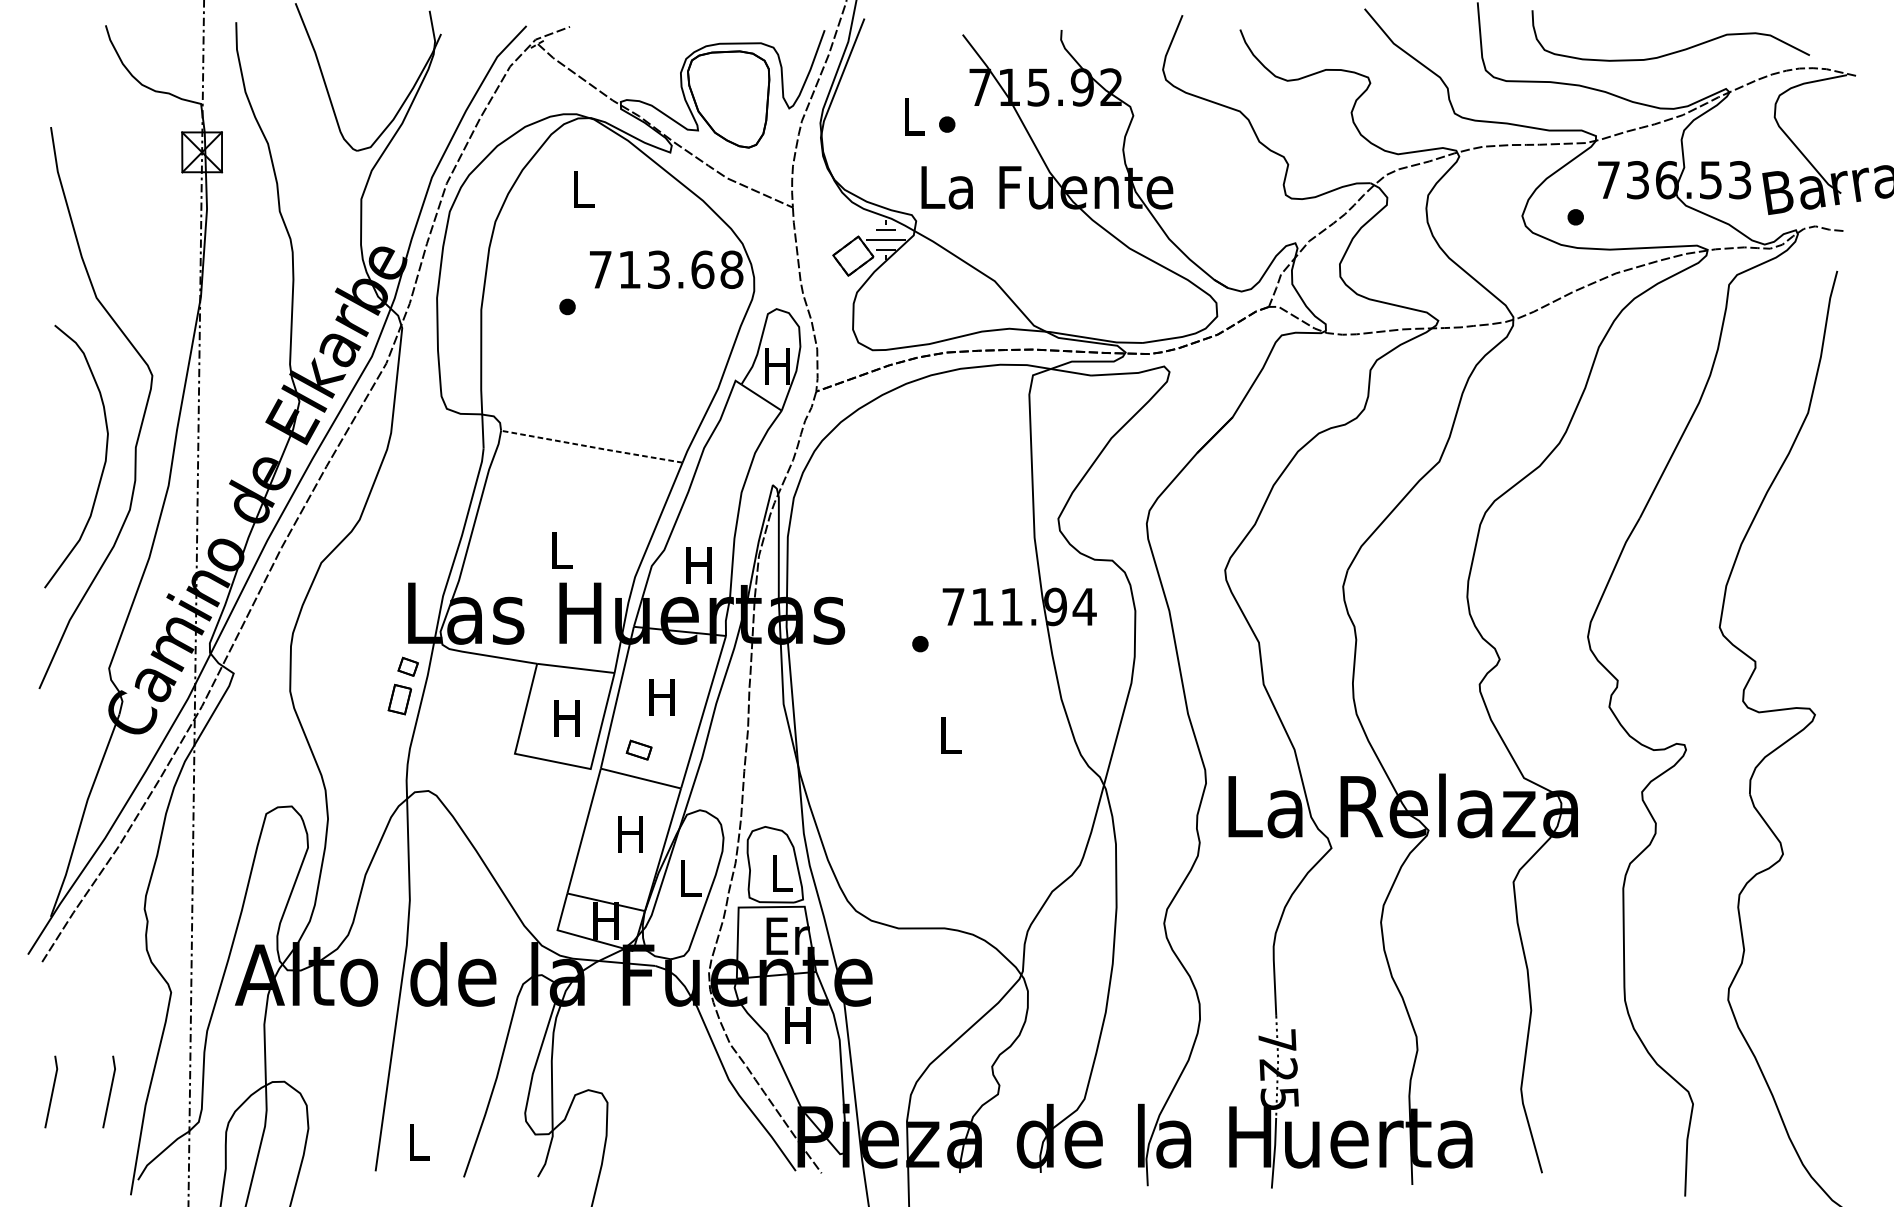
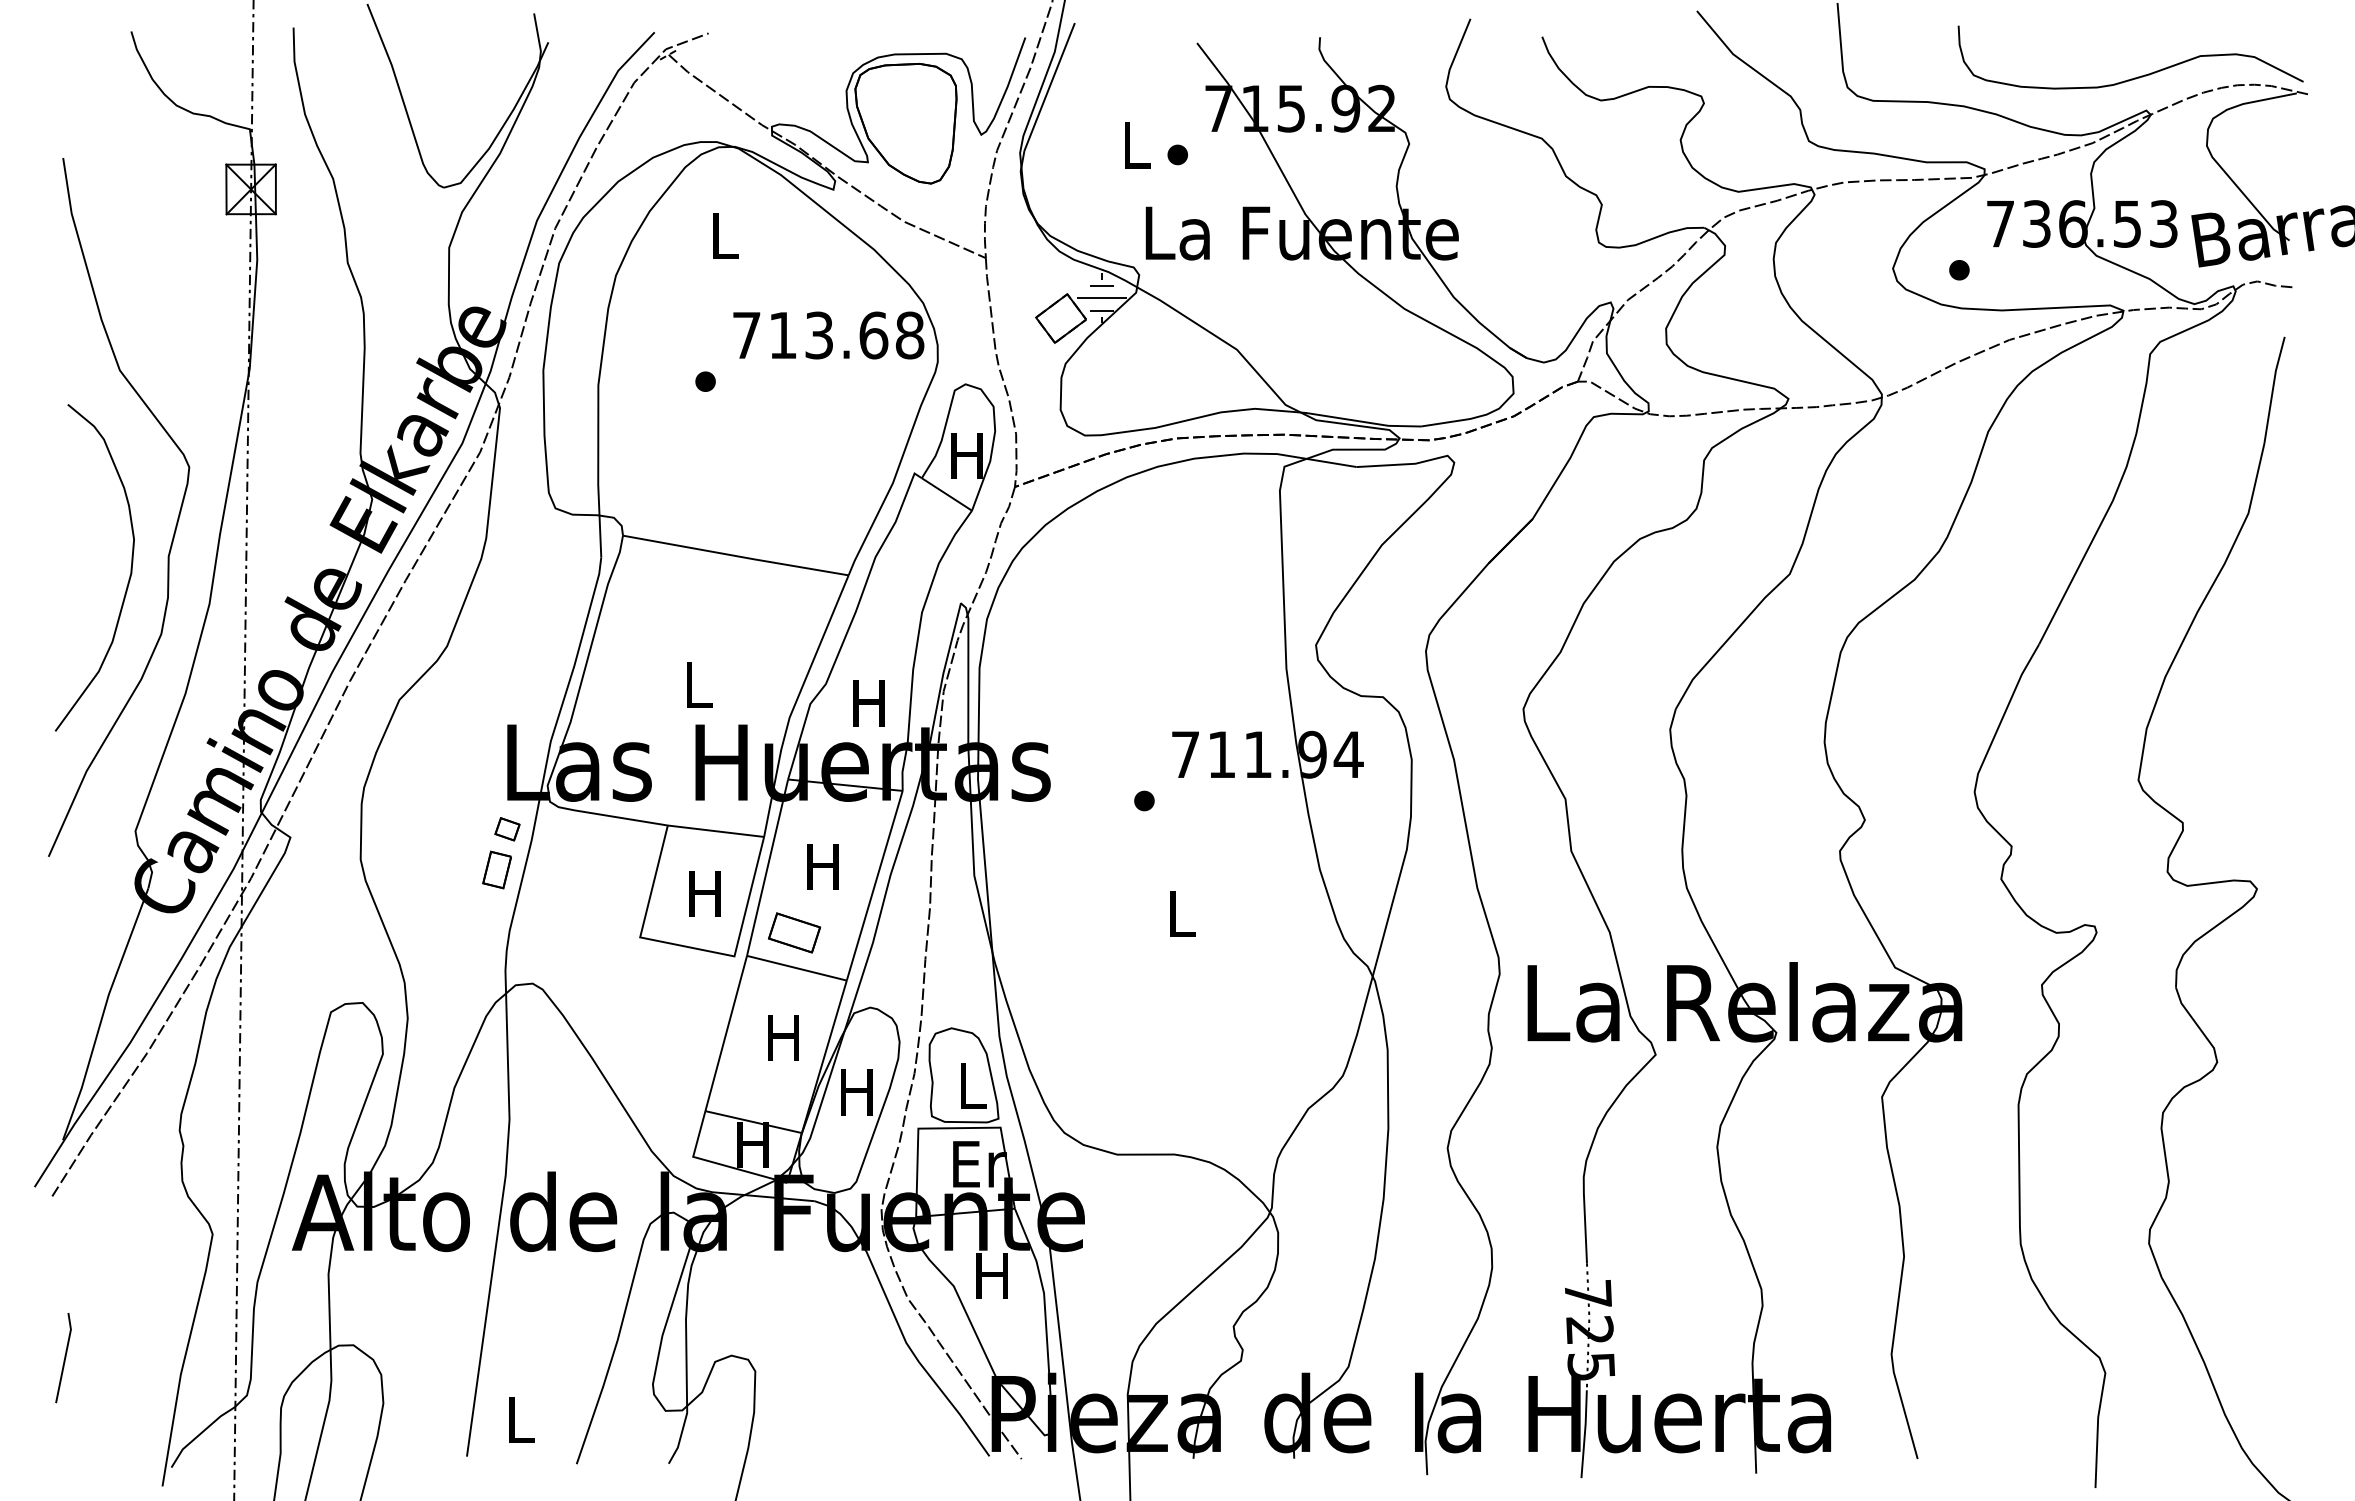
curve: (1673, 51) -> (2134, 77), moved
line: (591, 447) -> (735, 556), dashed -> solid
part: (639, 749) -> (794, 932), size x1.67
text: (688, 878) -> (856, 1092), L -> H
line: (109, 1092) -> (136, 1358), removed

